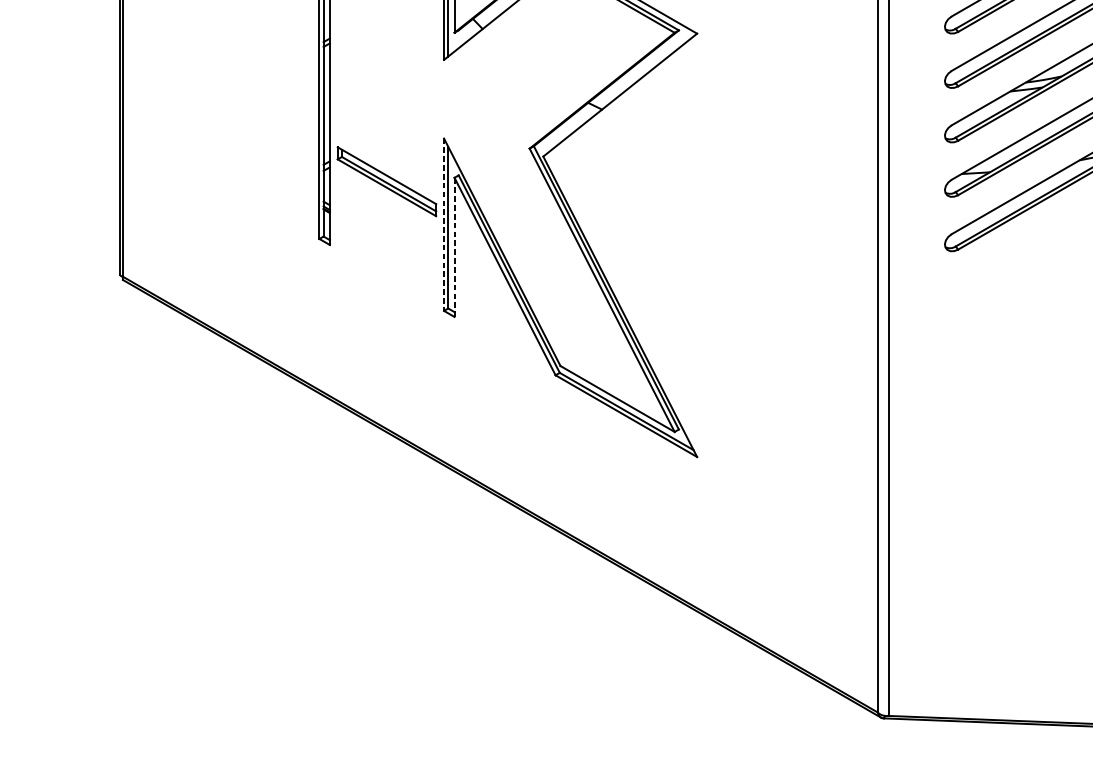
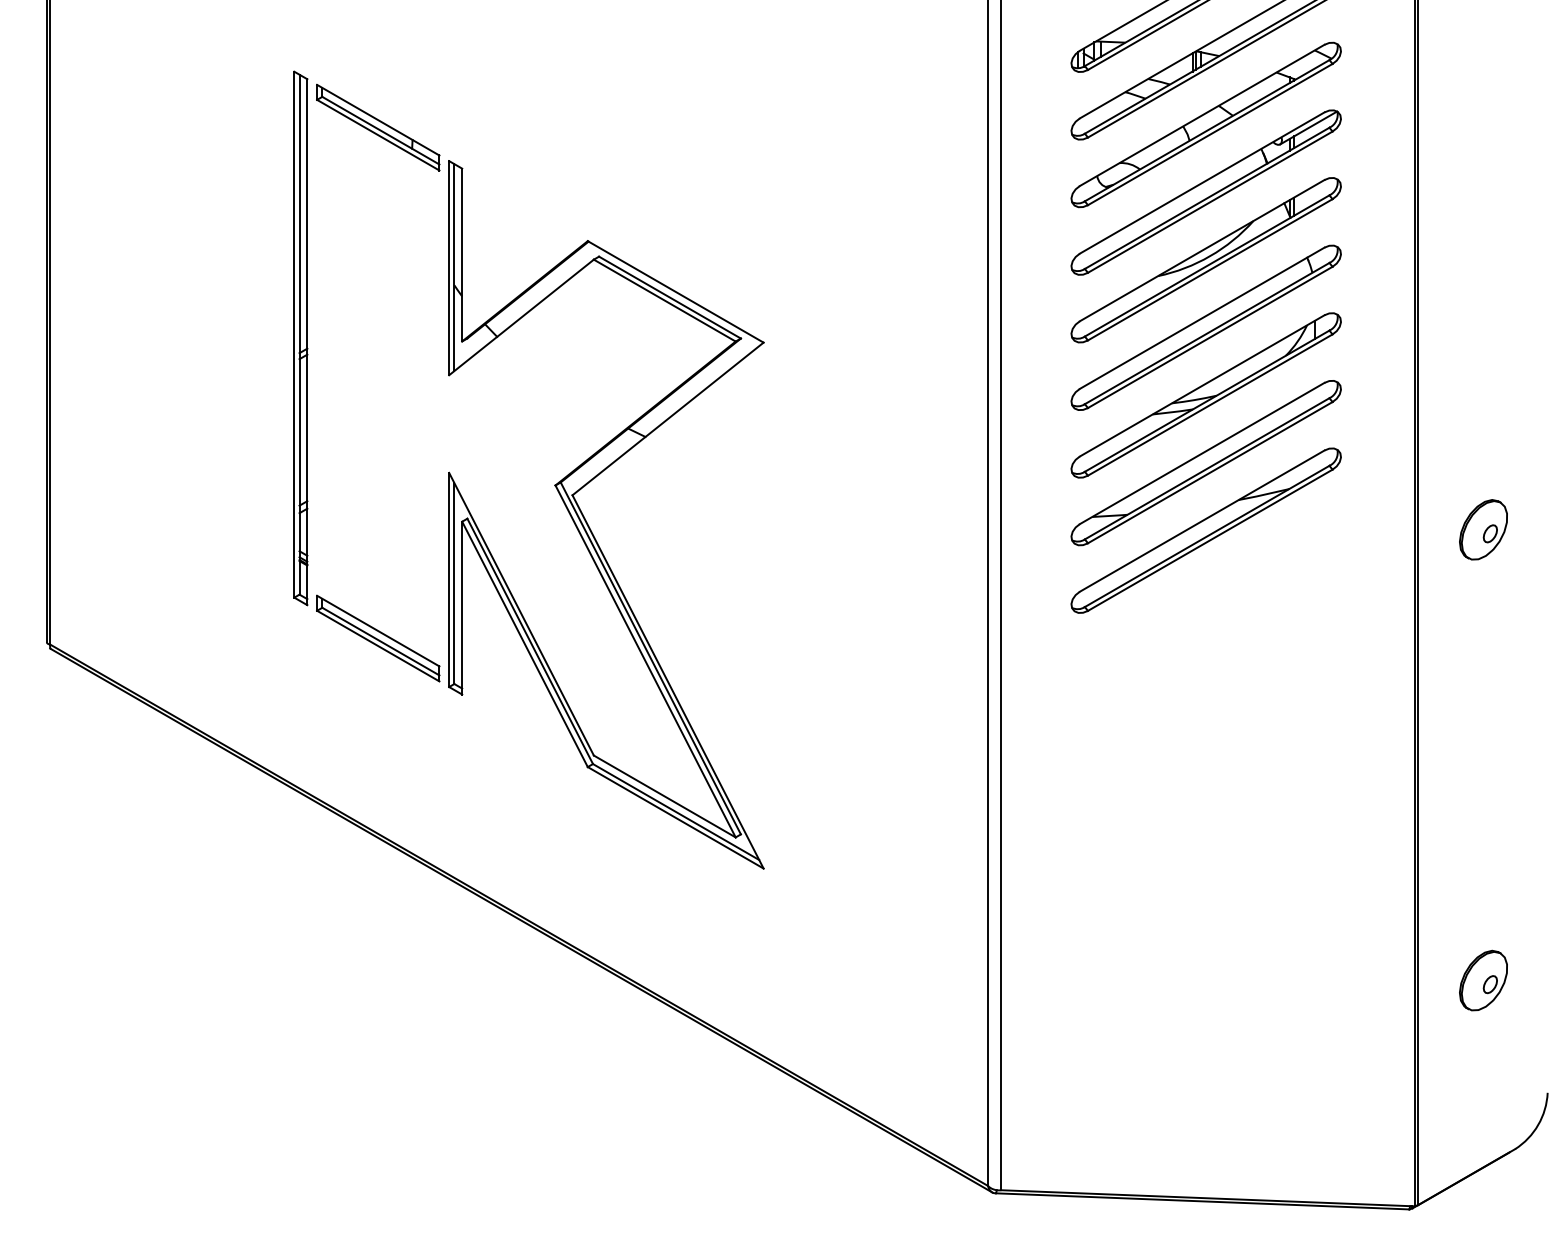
part: (387, 181) -> (378, 638), moved
line: (444, 225) -> (449, 580), dashed -> solid
line: (454, 246) -> (462, 607), dashed -> solid

